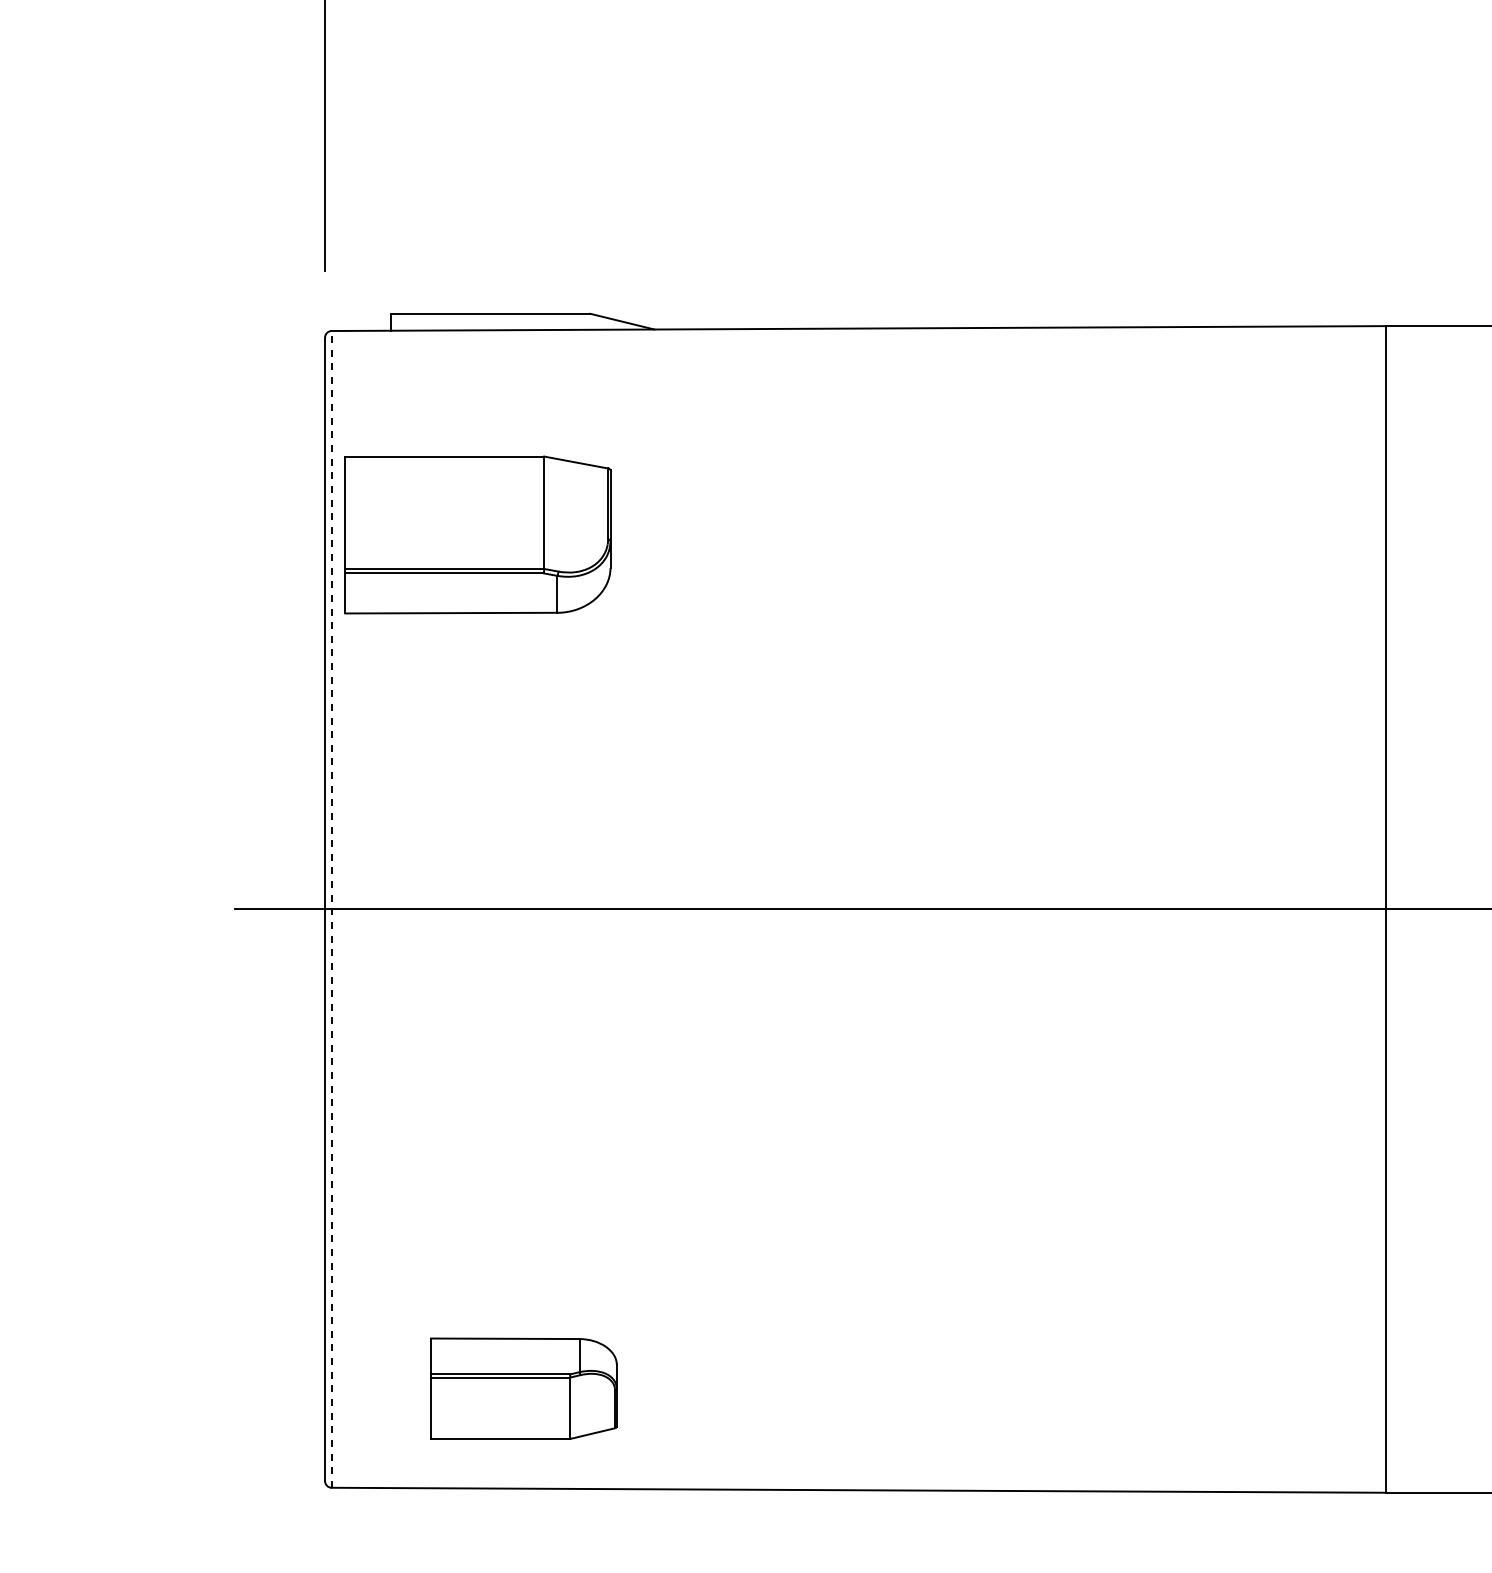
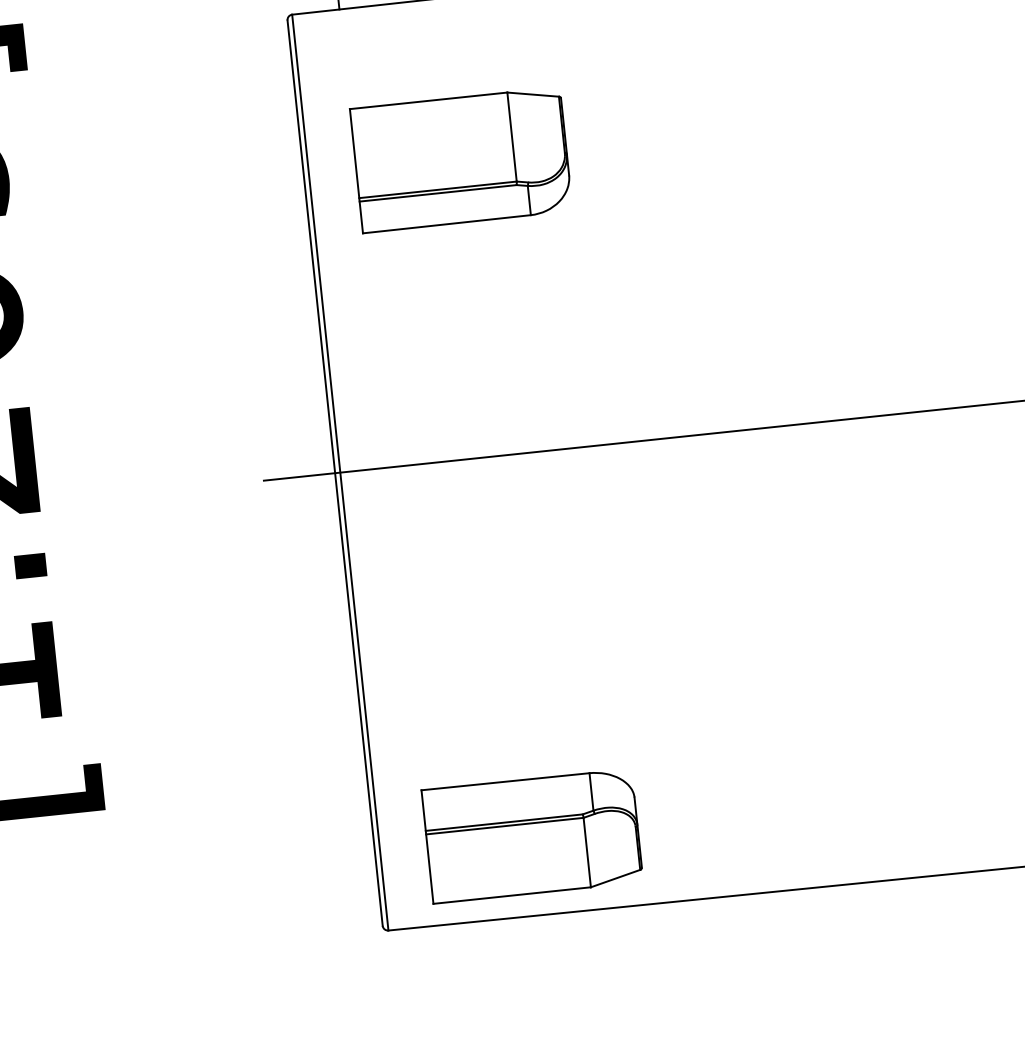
part: (477, 534) -> (461, 159), moved
line: (331, 908) -> (340, 471), dashed -> solid
part: (523, 1388) -> (532, 835), size x1.43

